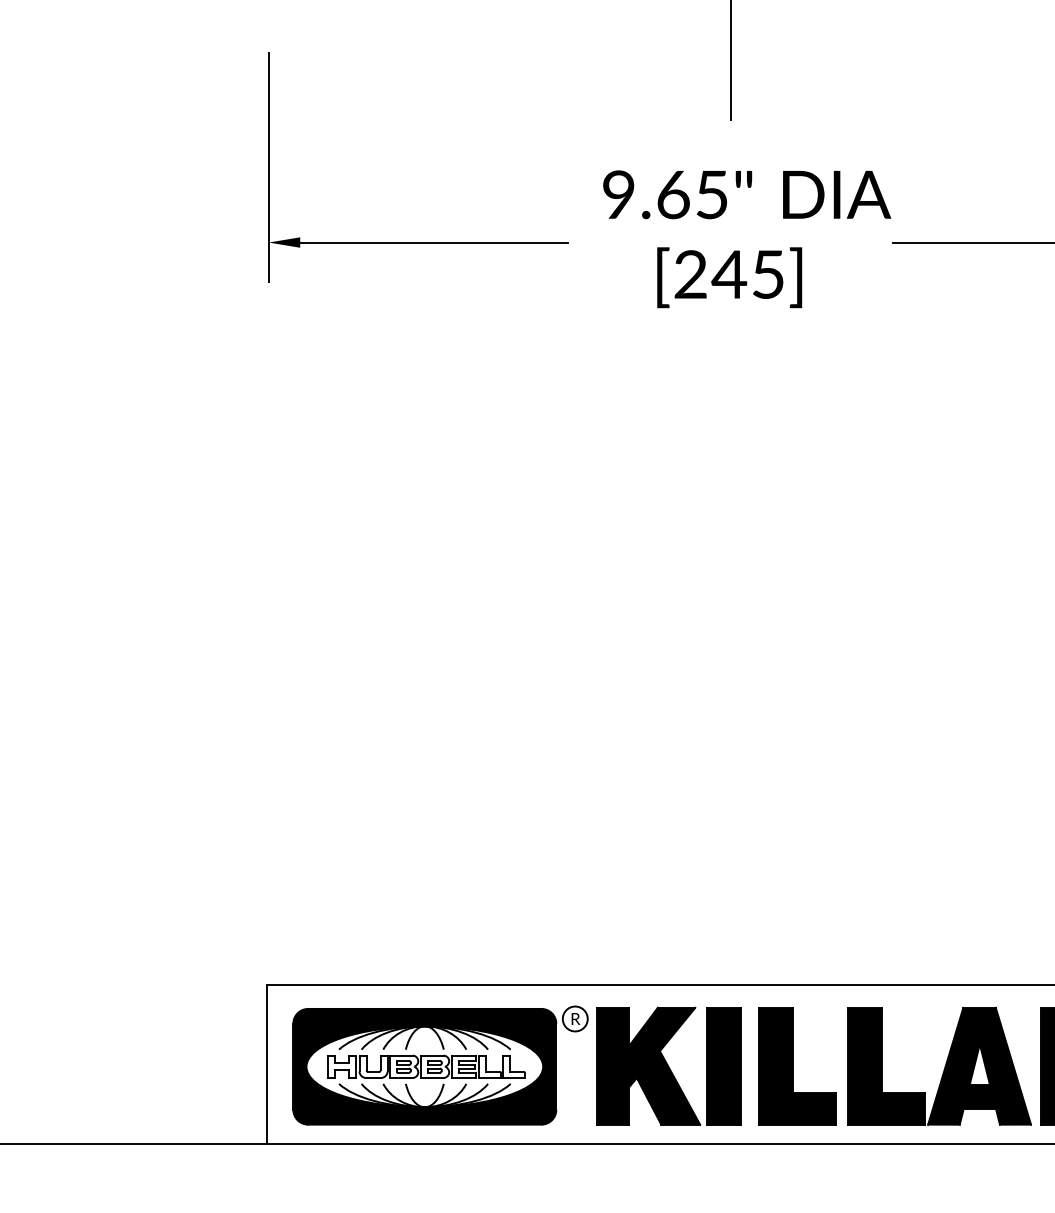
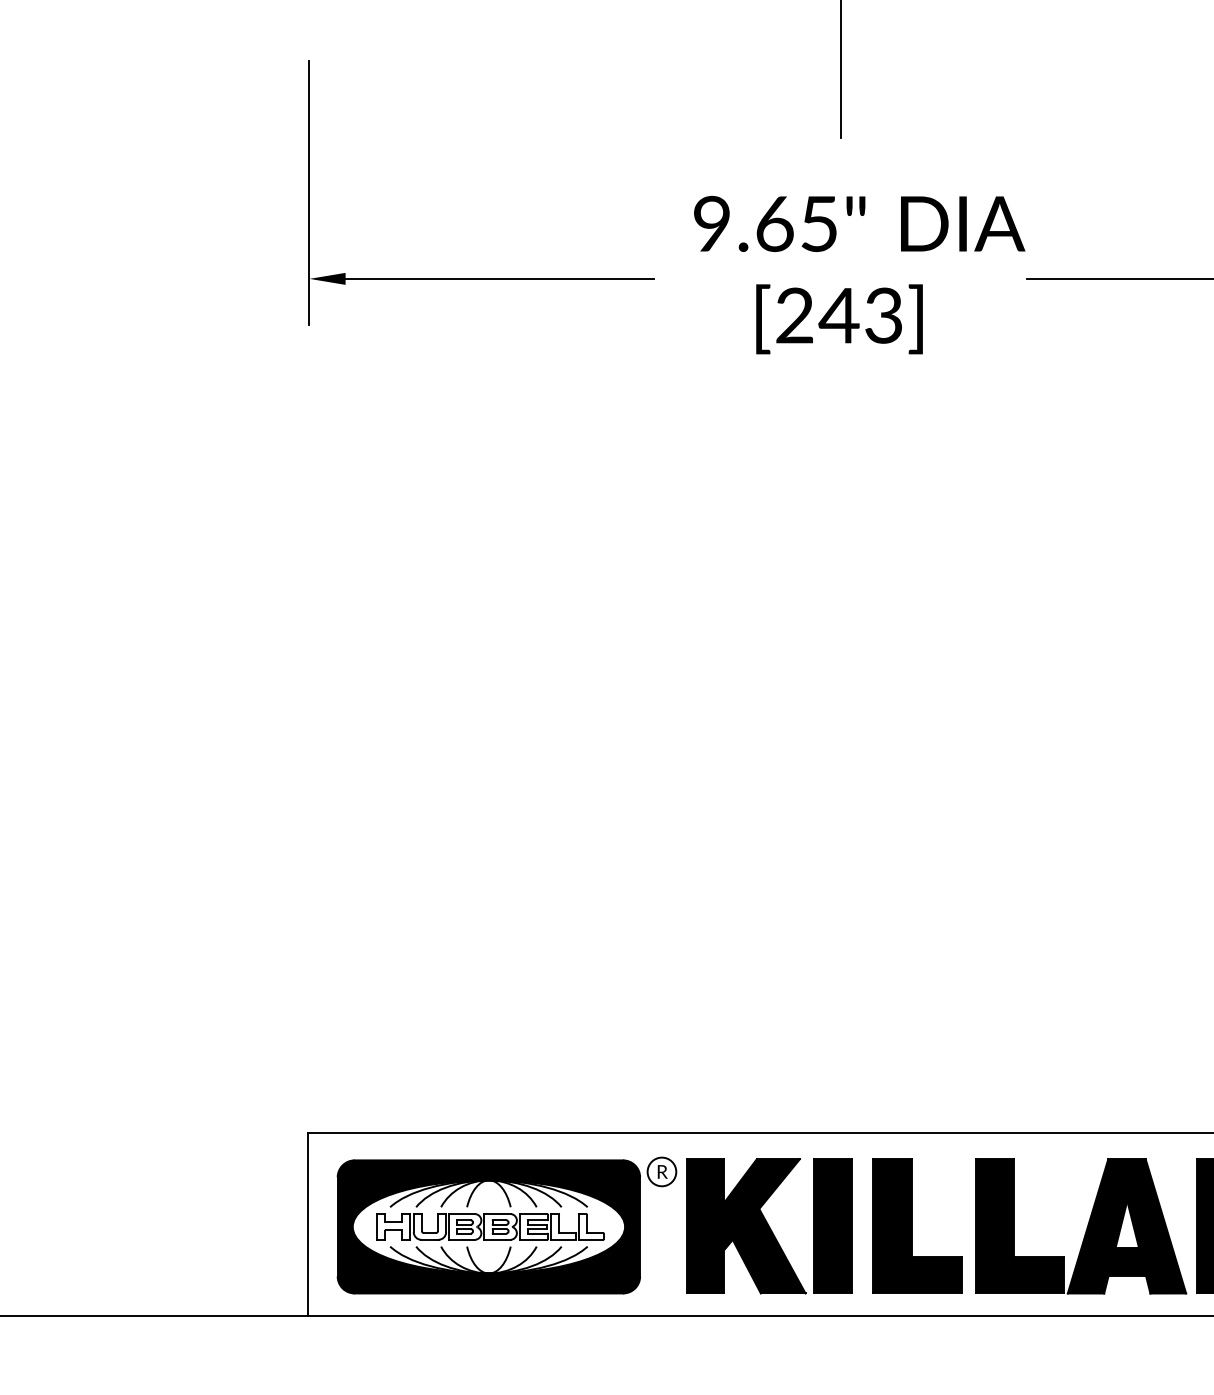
text: (767, 274) -> (883, 315), [245] -> [243]

